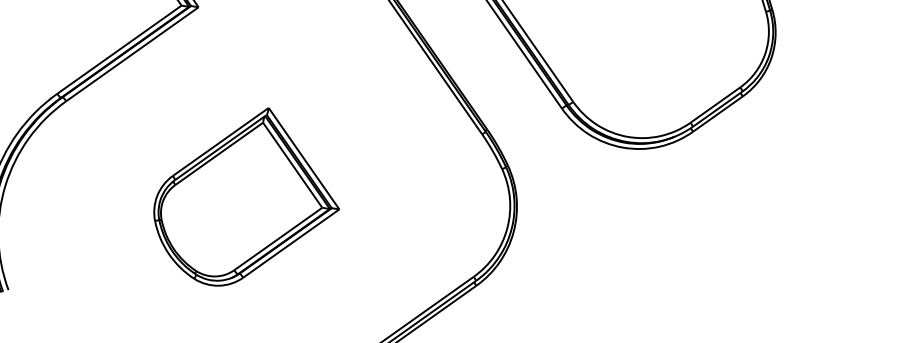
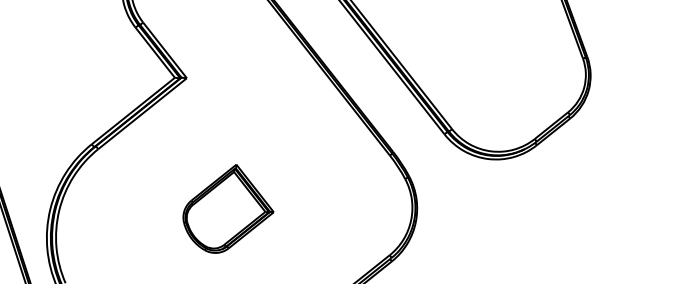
part: (247, 196) -> (228, 208), size x0.7

